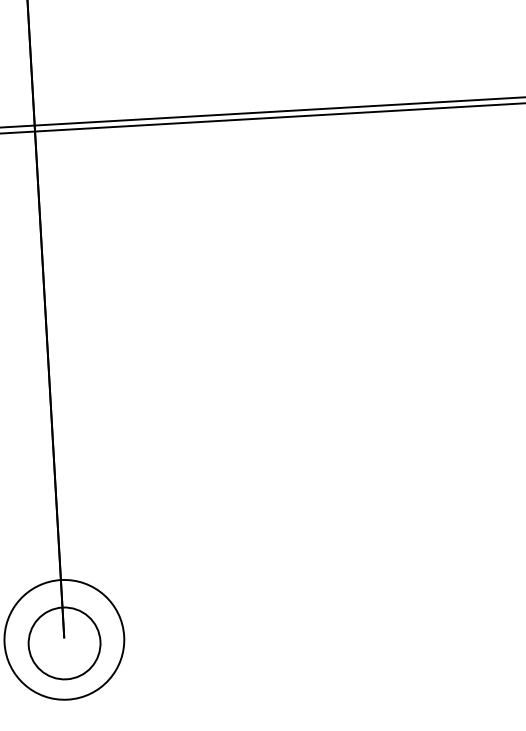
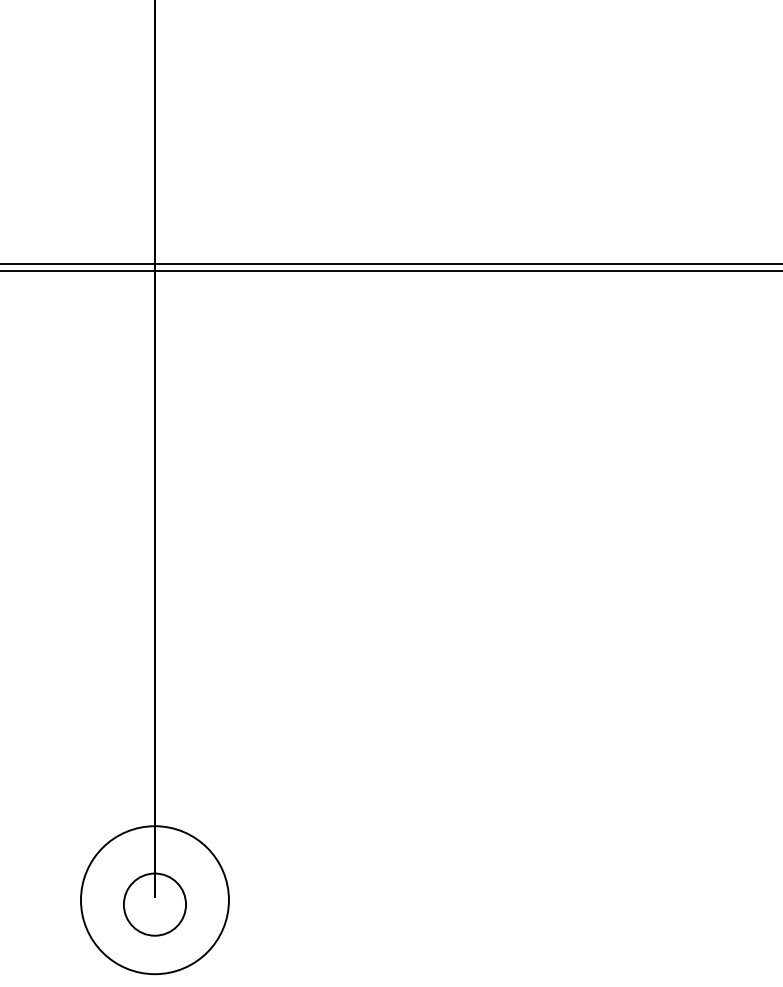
circle: (64, 643) -> (154, 904), size x0.7

